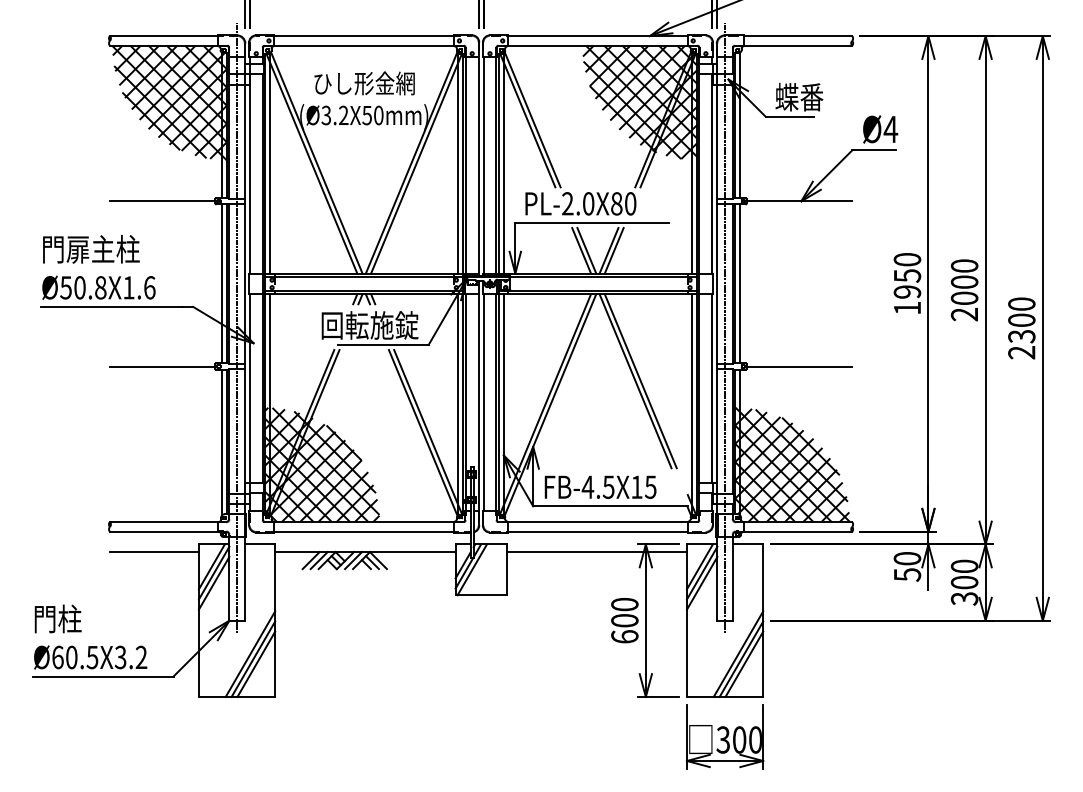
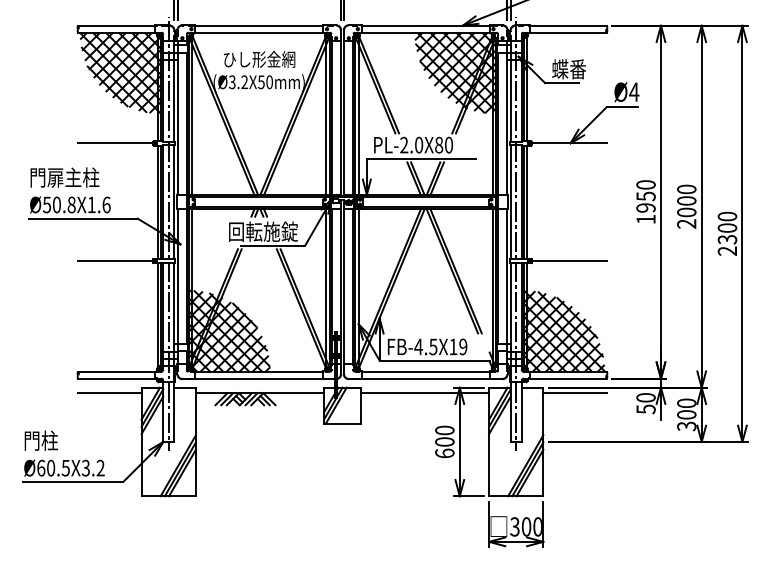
text: (651, 486) -> (463, 346), FB-4.5X15 -> FB-4.5X19
line: (806, 552) -> (574, 393), added

